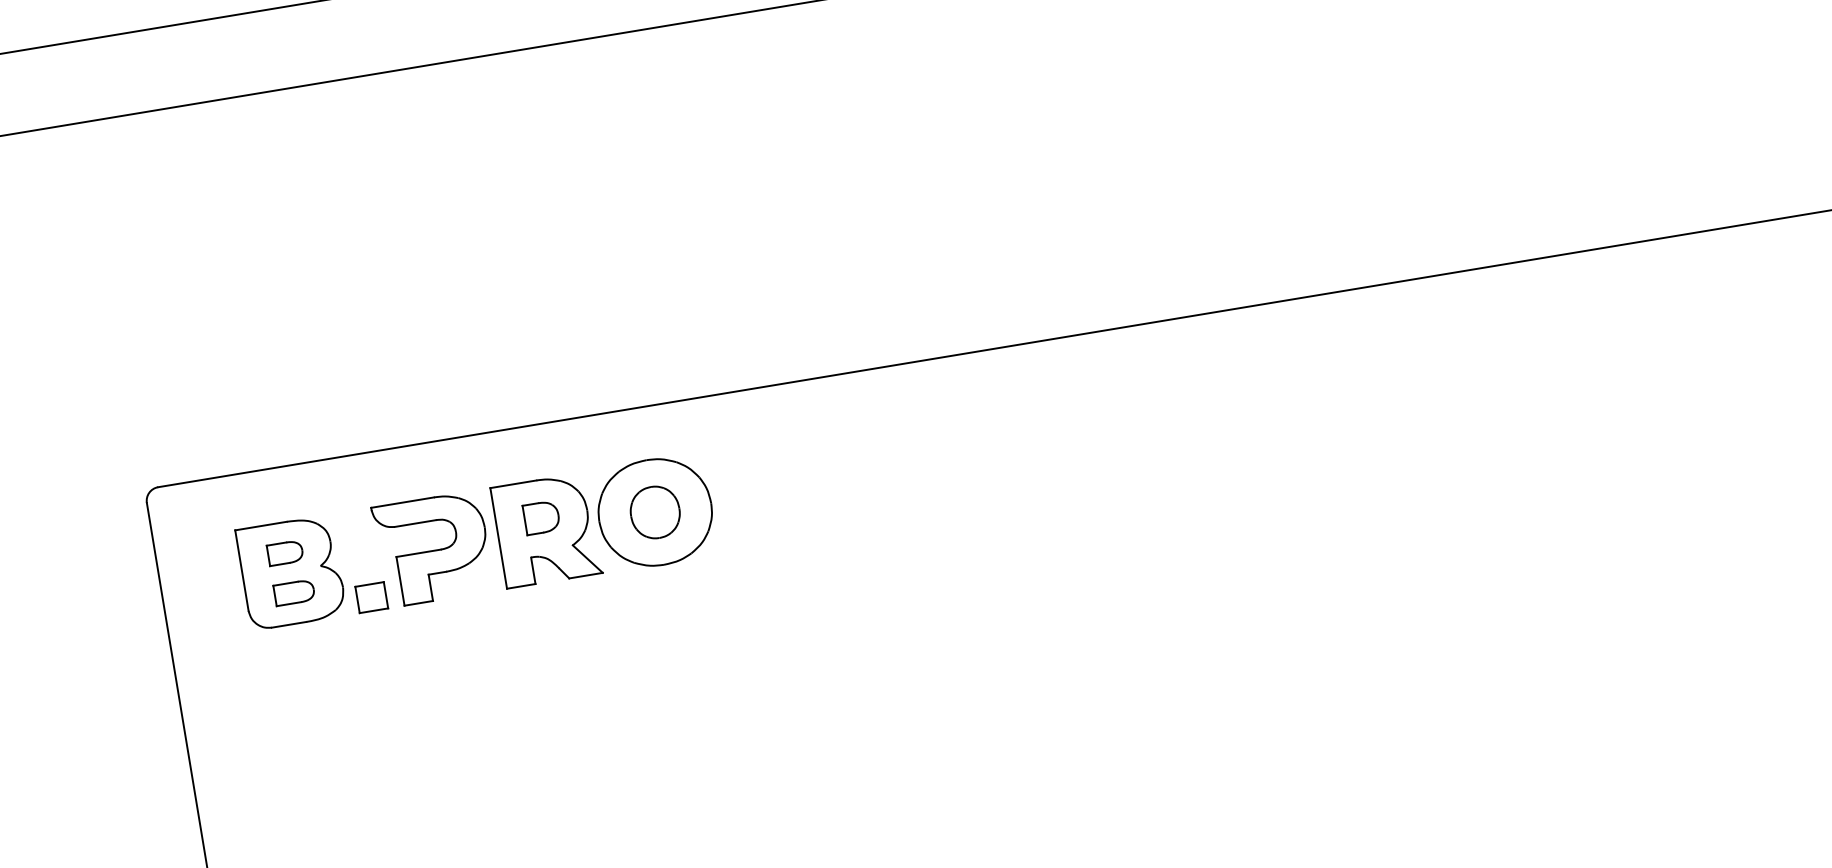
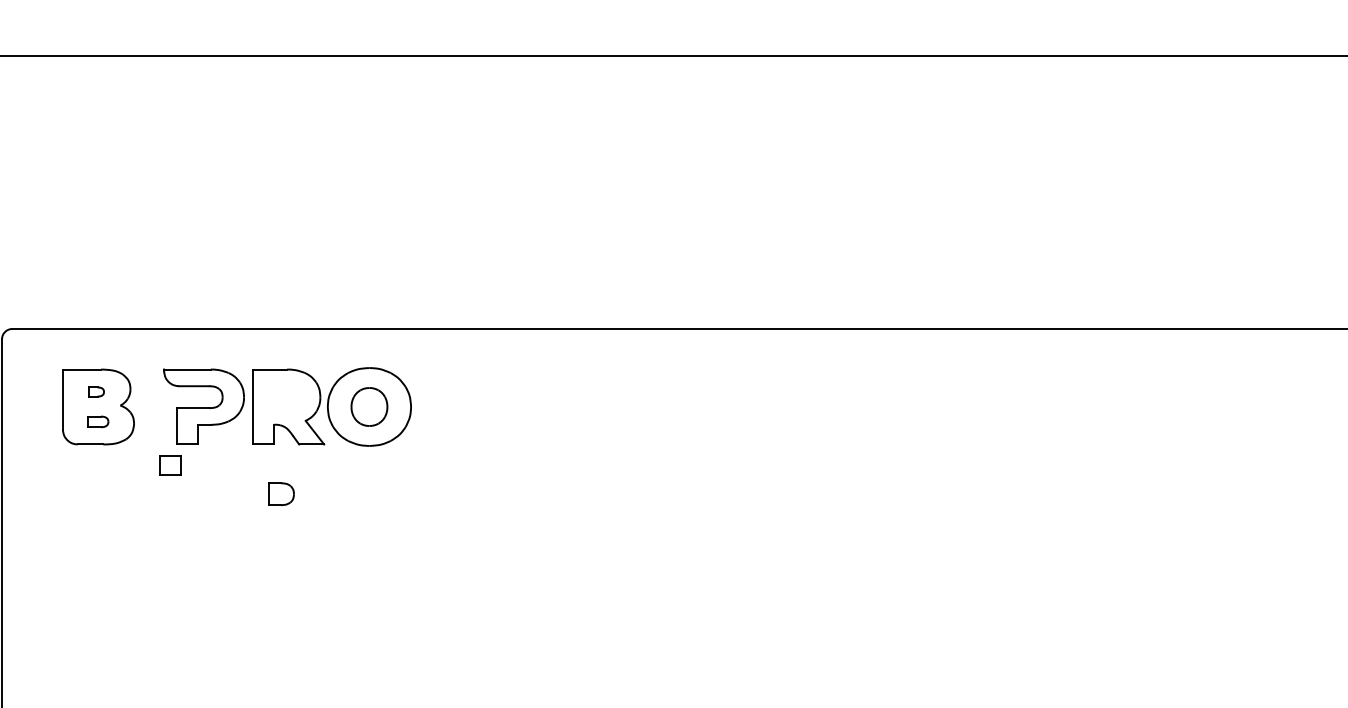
part: (541, 516) -> (281, 493), moved
part: (285, 552) -> (96, 391), size x0.6
part: (294, 592) -> (98, 421), size x0.7
part: (371, 597) -> (170, 465), moved

